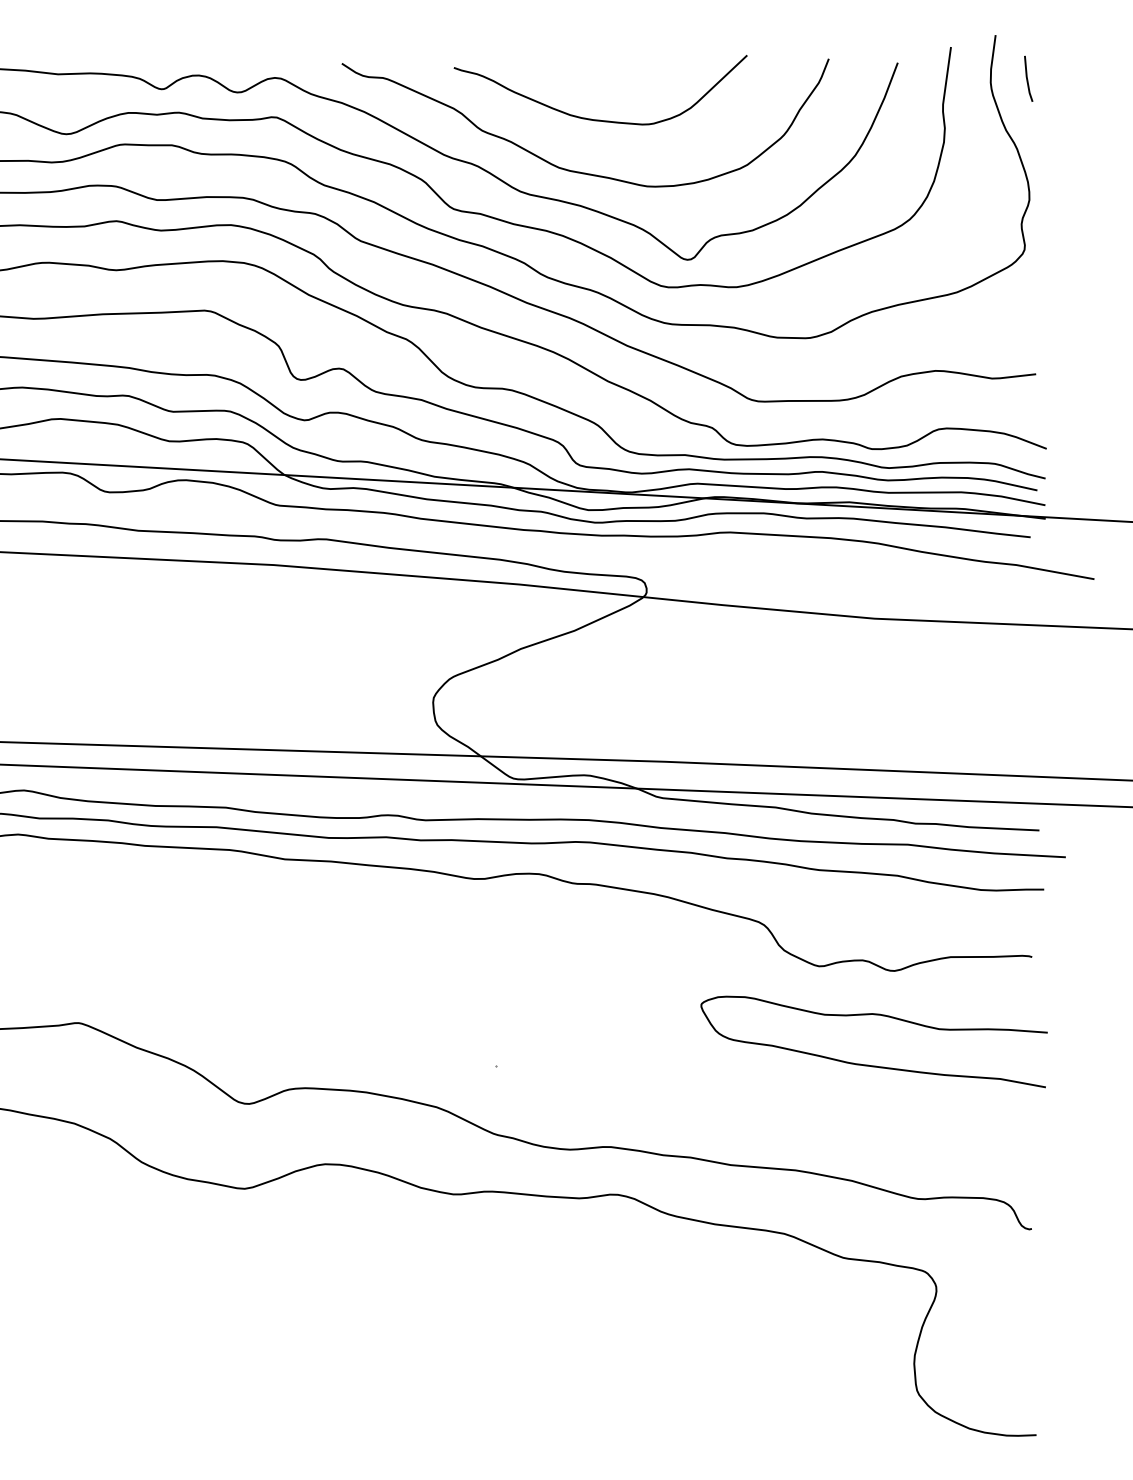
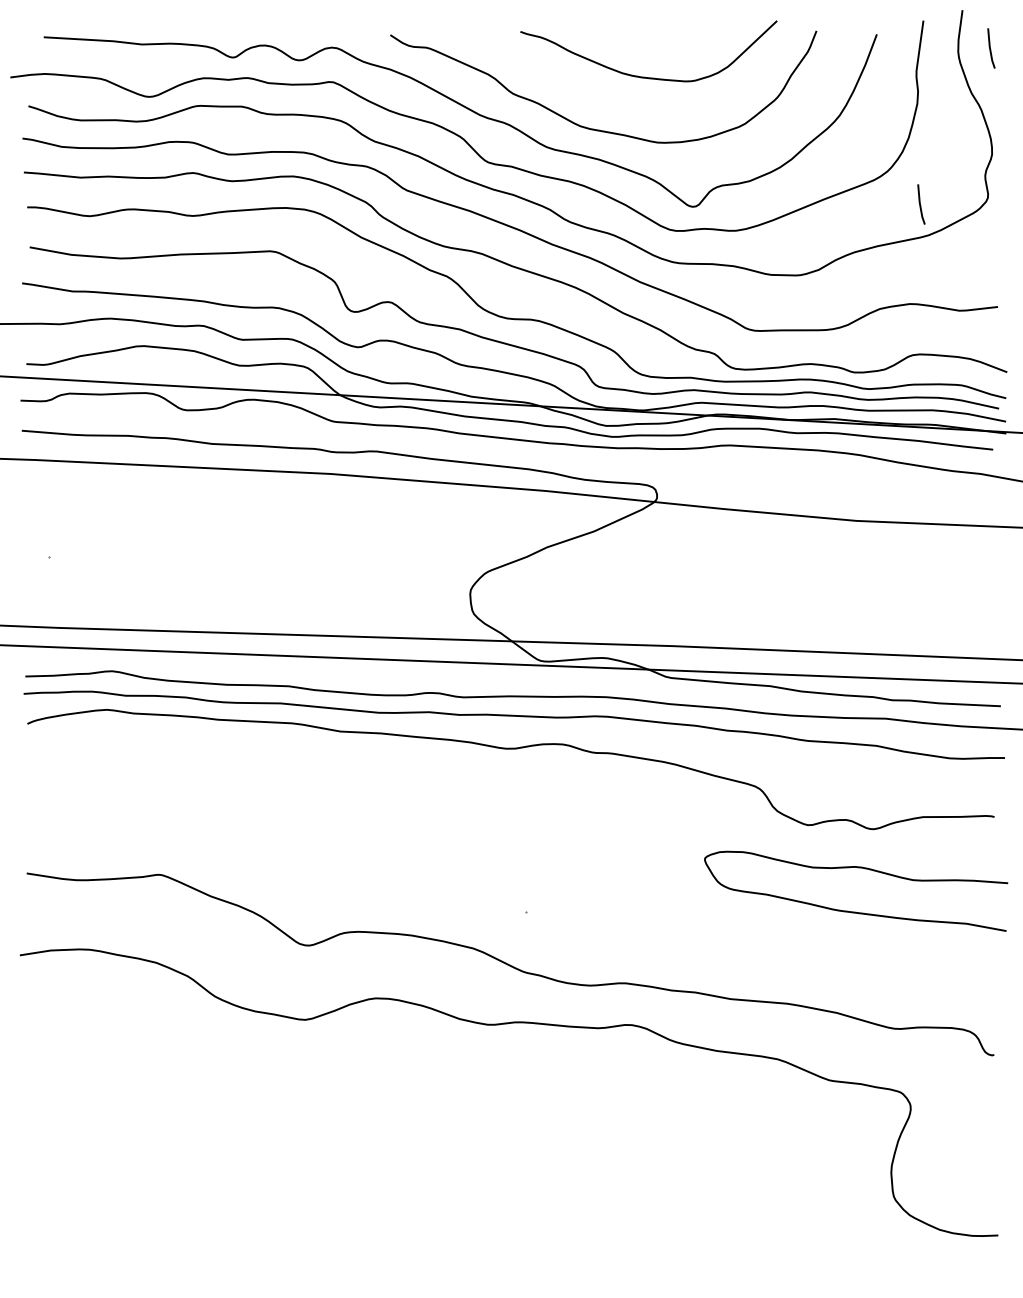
curve: (595, 118) -> (644, 76), moved
line: (947, 257) -> (920, 204), added

